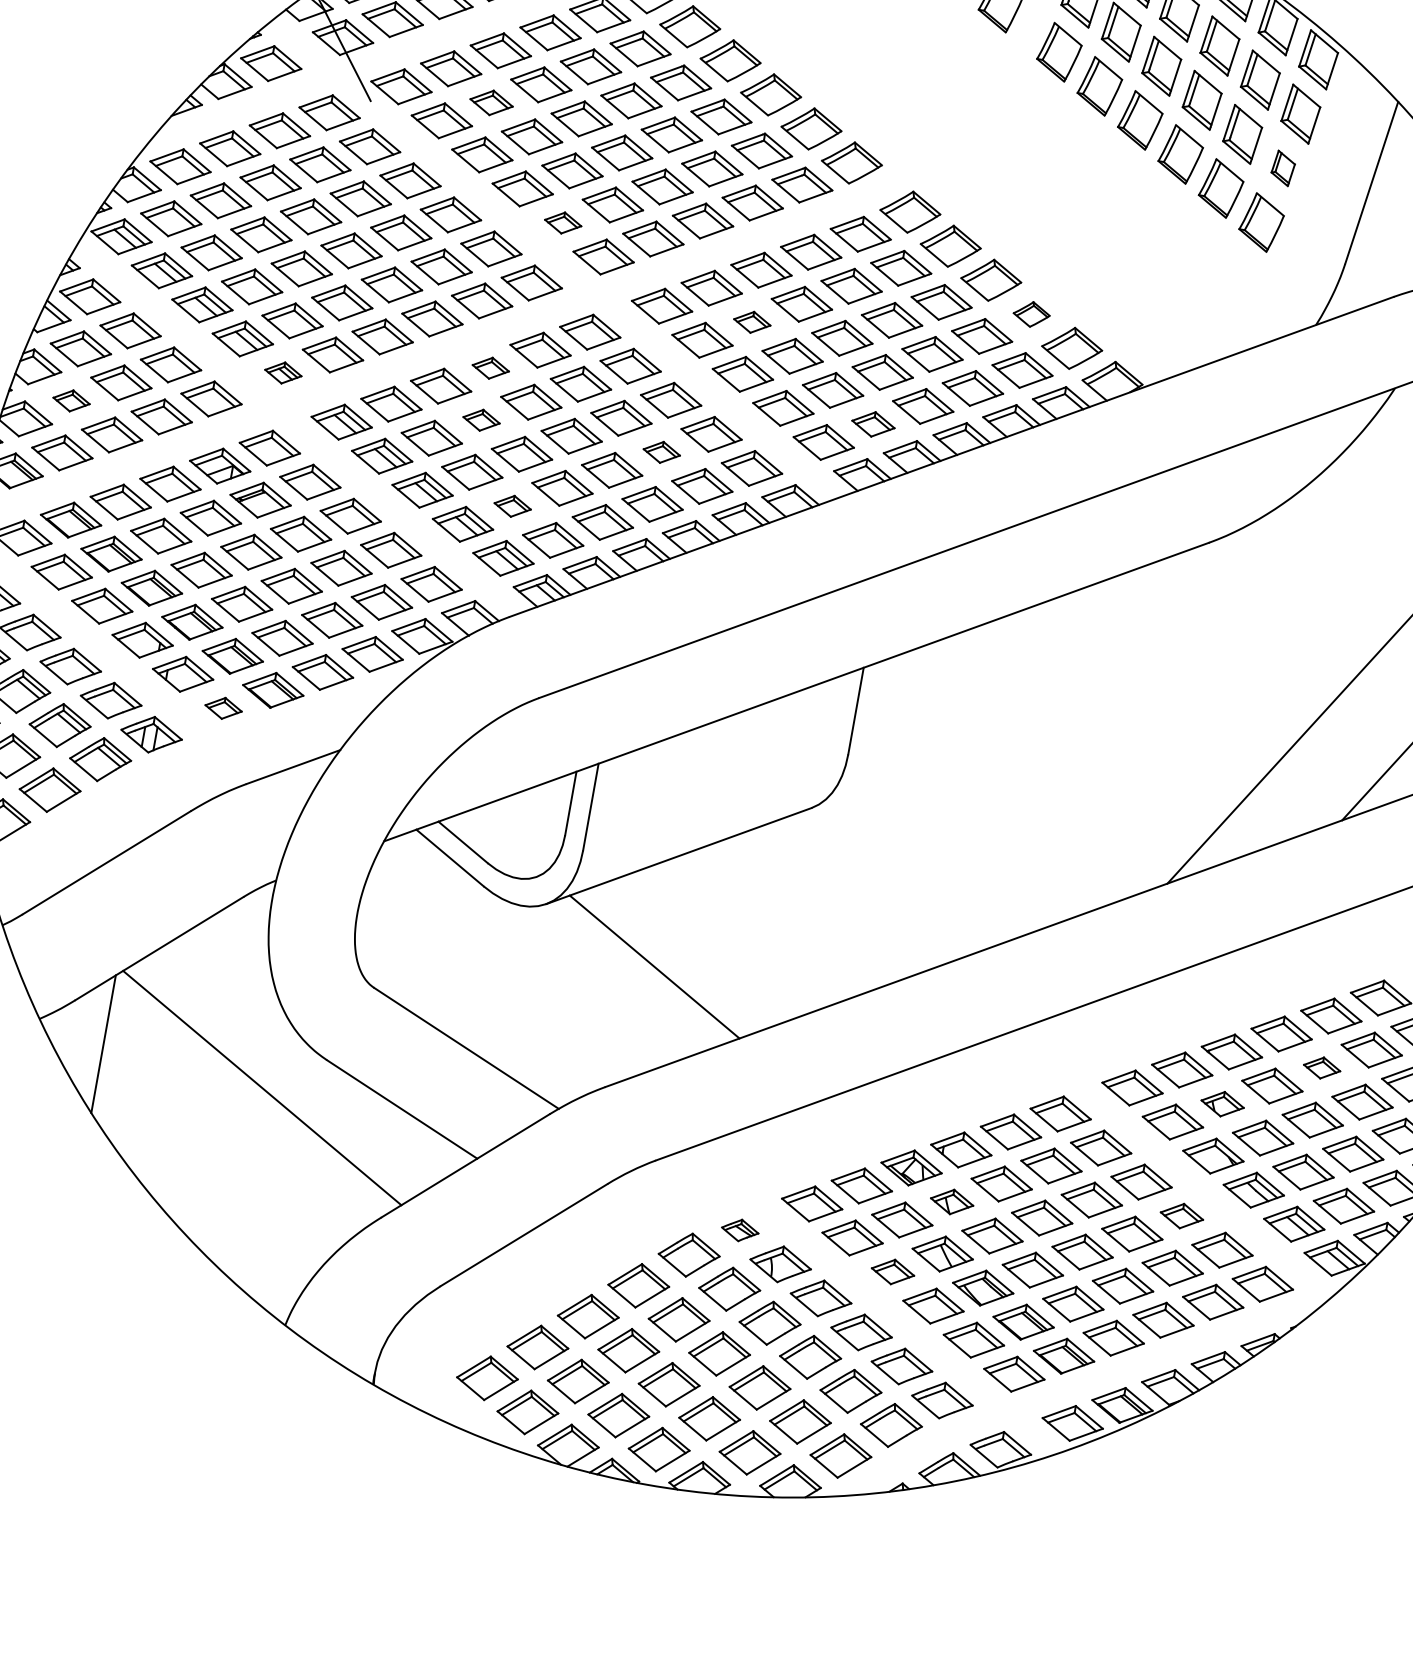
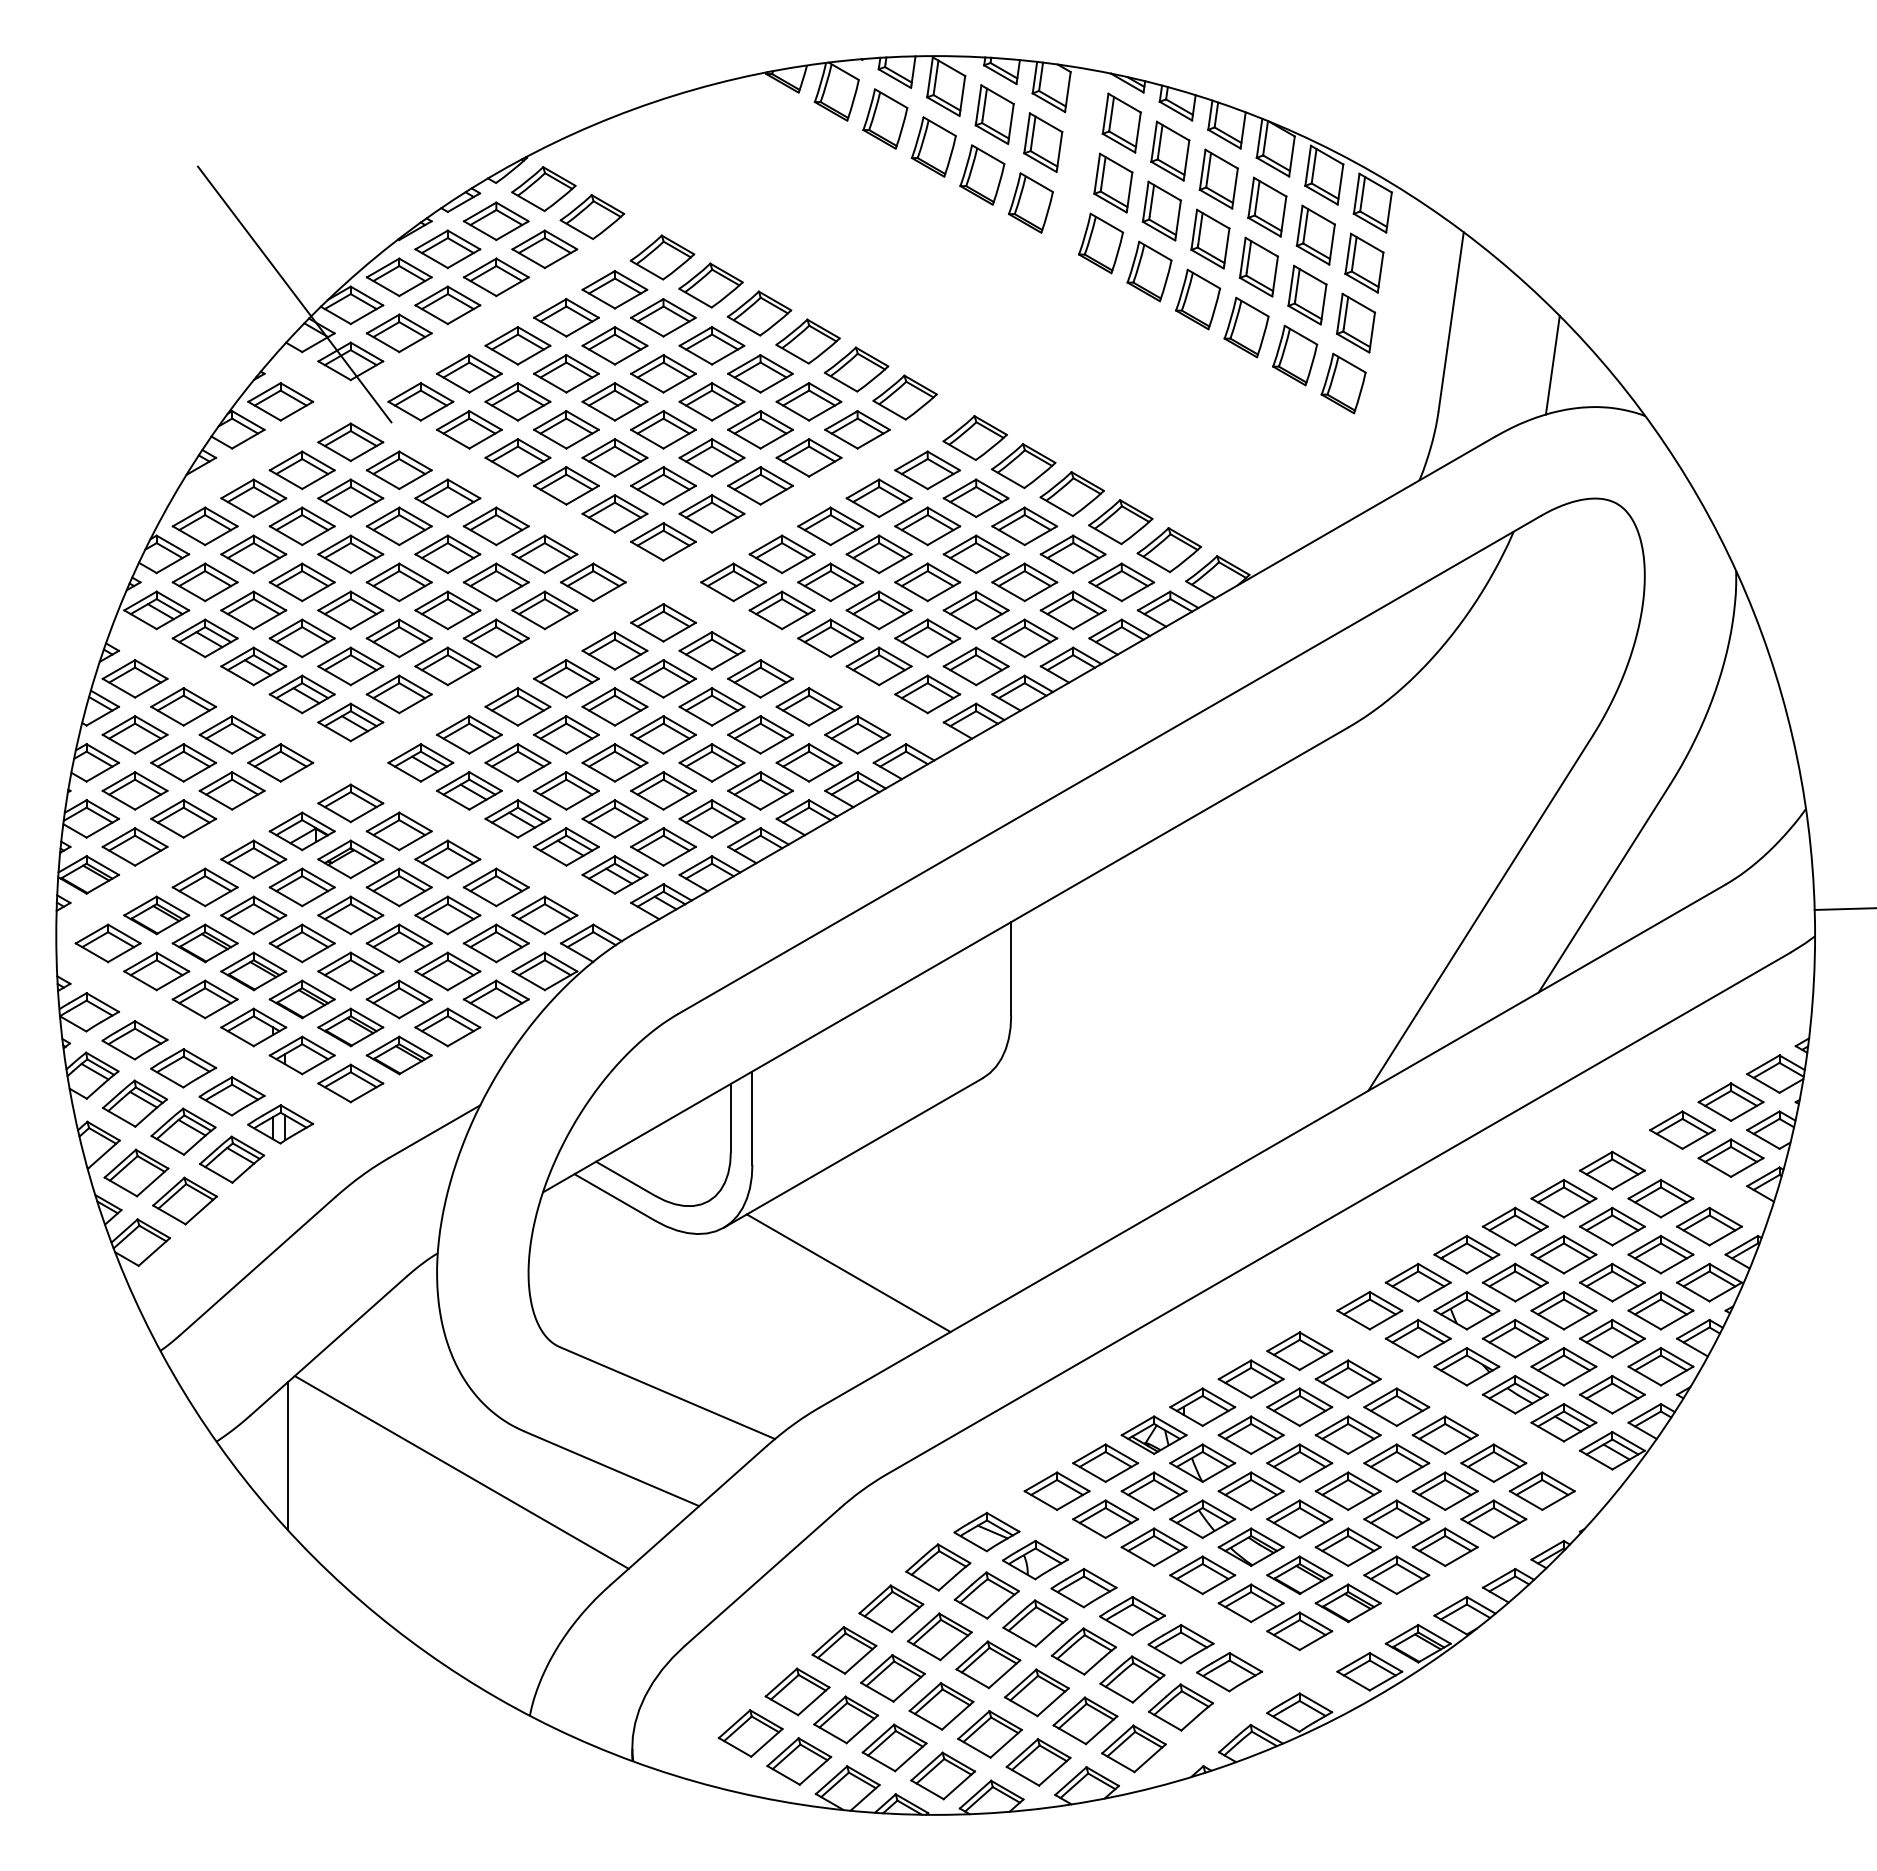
part: (491, 102) -> (517, 401), size x1.43
part: (1283, 167) -> (1356, 322), size x1.67
part: (562, 222) -> (614, 513), size x1.67
part: (1031, 314) -> (1120, 522), size x1.67
part: (752, 322) -> (830, 582), size x1.67
part: (490, 367) -> (566, 678), size x1.67
part: (283, 373) -> (350, 722), size x1.67
part: (71, 400) -> (134, 790), size x1.67
part: (481, 419) -> (566, 734), size x1.67
part: (872, 424) -> (975, 666), size x1.43
part: (661, 452) -> (760, 734), size x1.67
part: (512, 505) -> (614, 818), size x1.67
part: (223, 708) -> (350, 1083), size x1.67
part: (1321, 1067) -> (1563, 1254), size x1.67
part: (1222, 1103) -> (1466, 1310), size x1.43
part: (951, 1201) -> (1202, 1462), size x1.43
part: (1181, 1215) -> (1444, 1434), size x1.43
part: (739, 1230) -> (986, 1532), size x1.67
part: (892, 1271) -> (1153, 1546), size x1.43

